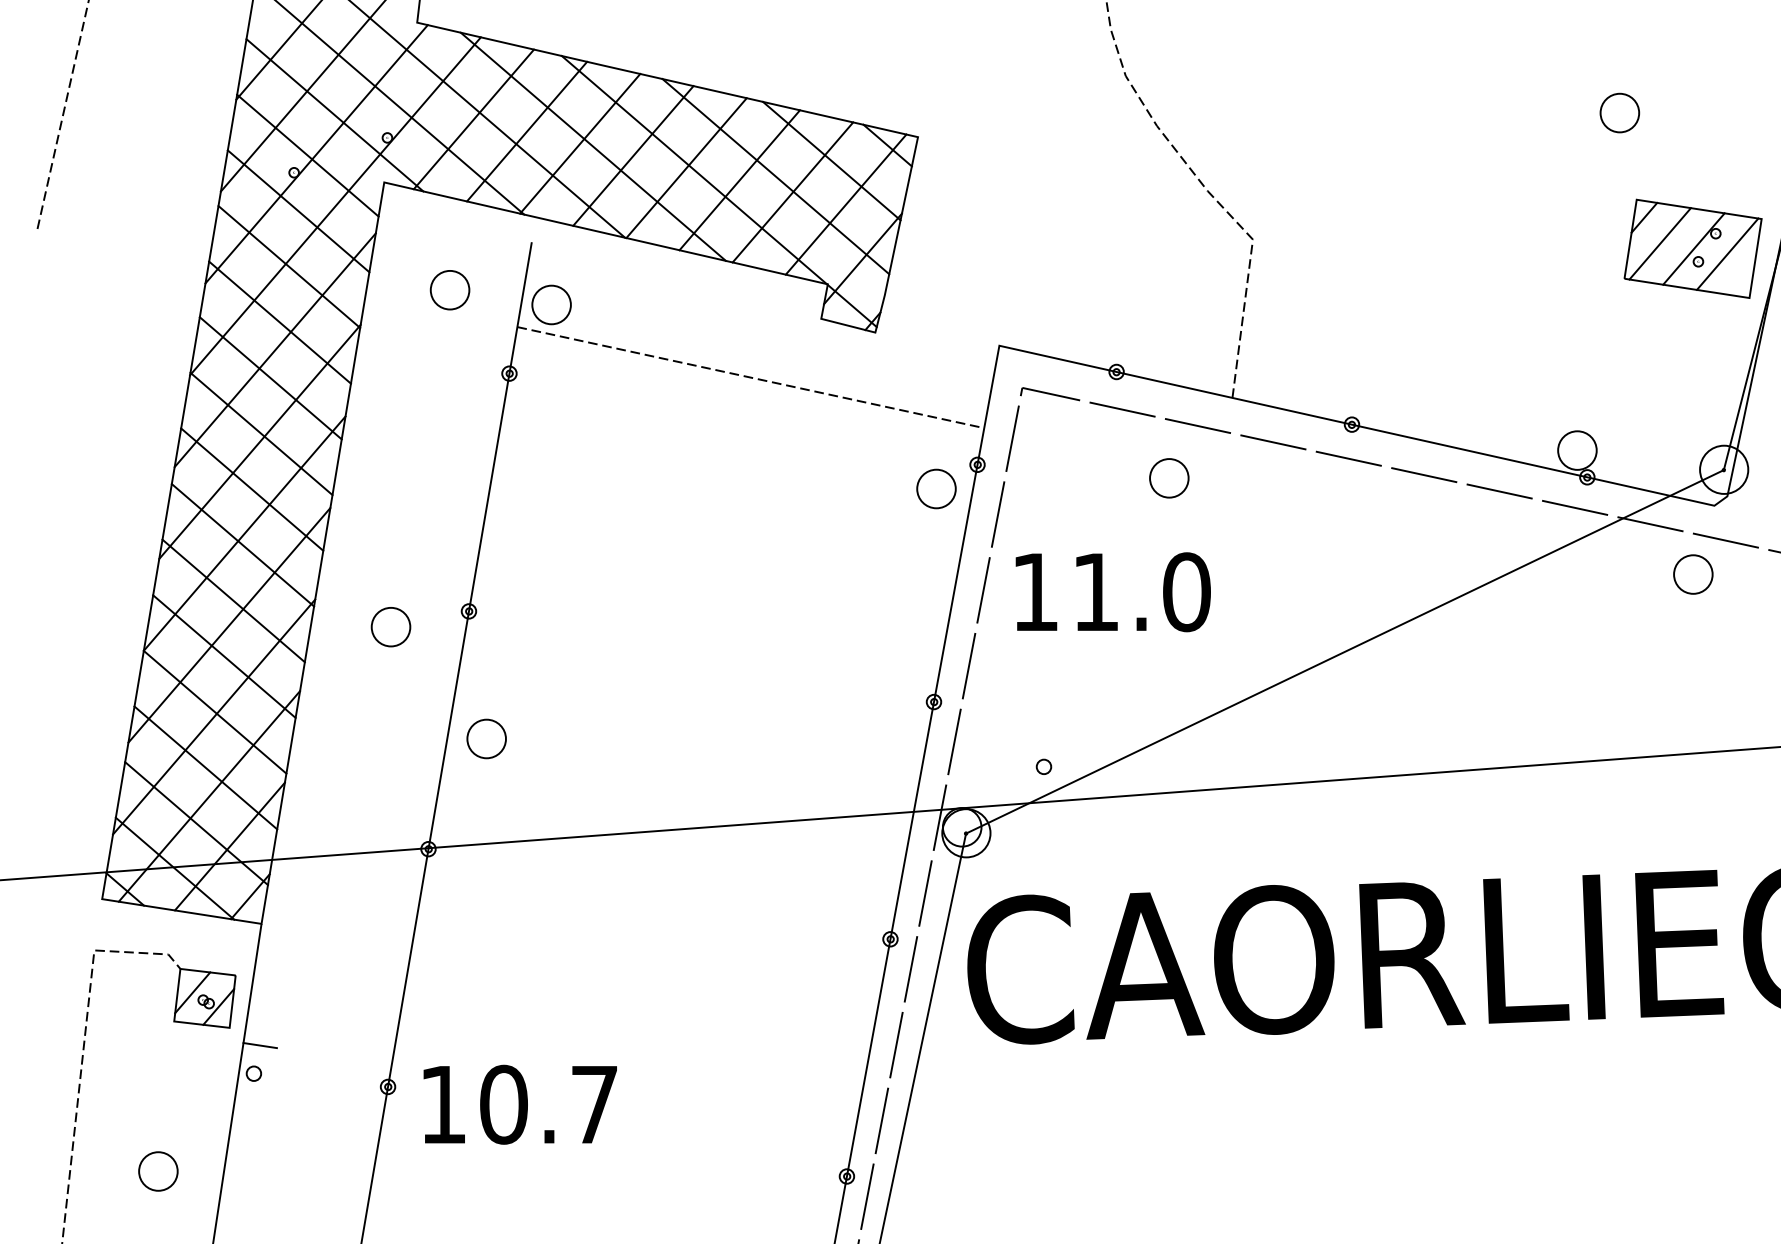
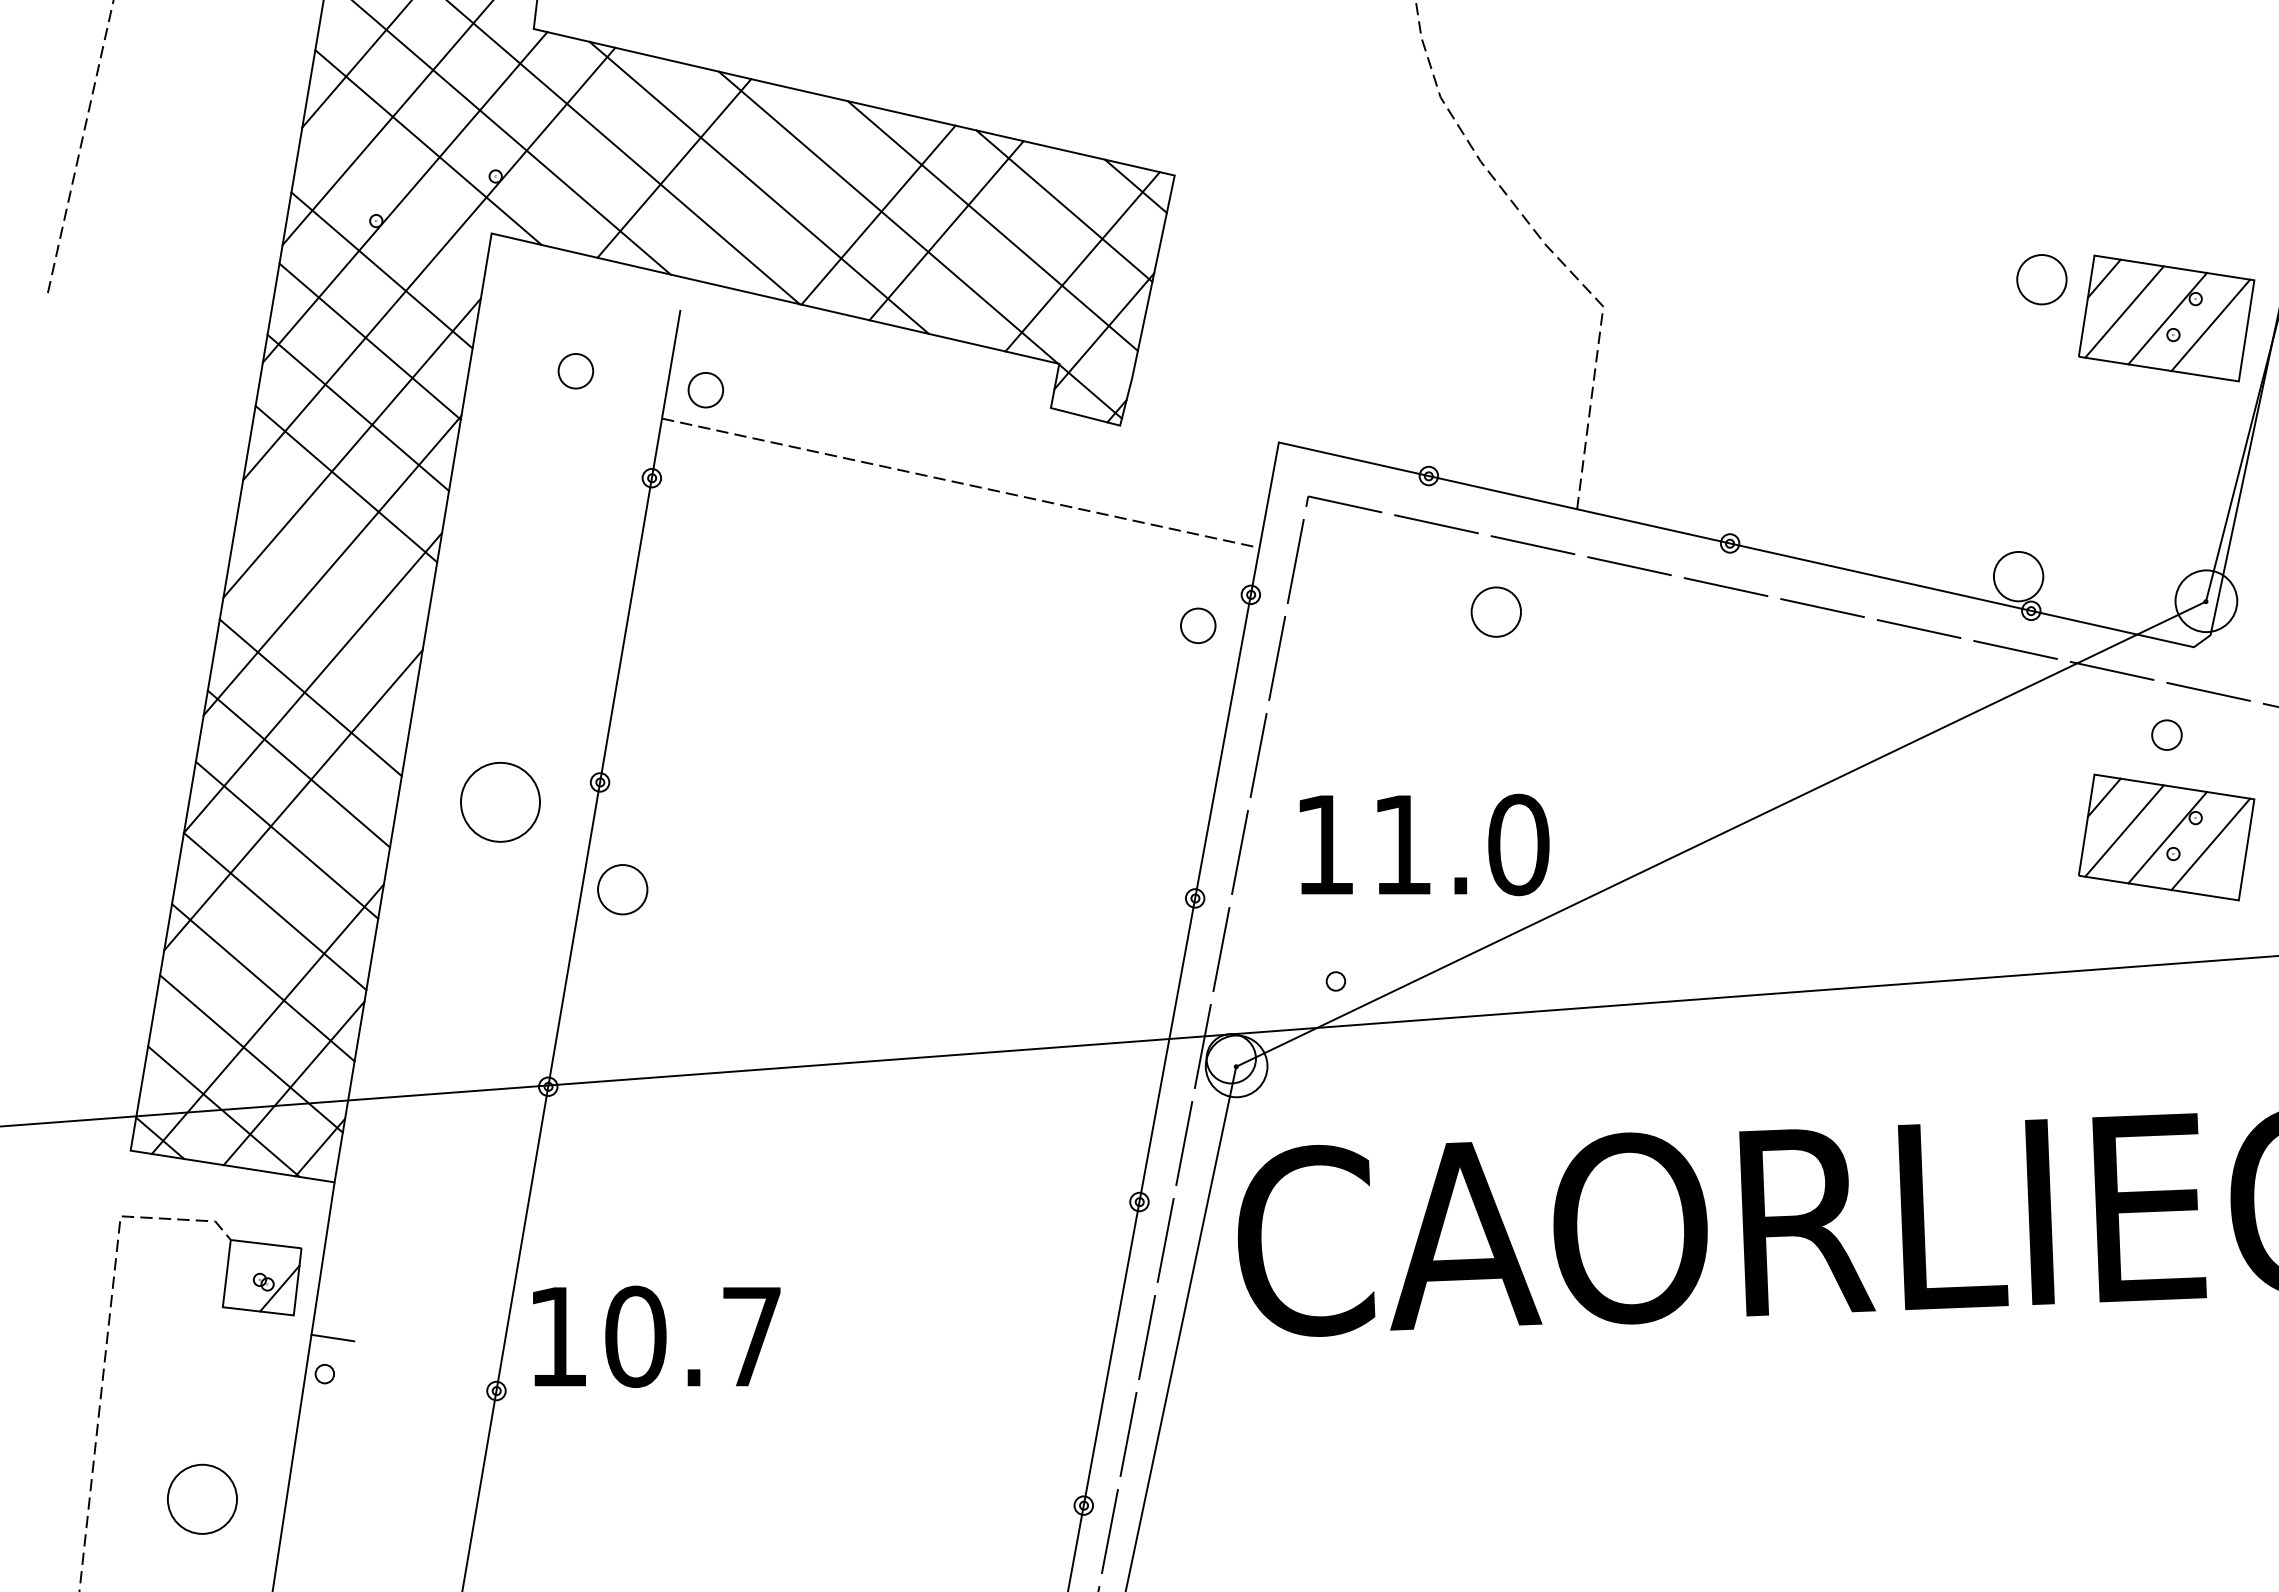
part: (1619, 112) -> (2041, 279), moved
line: (474, 119) -> (606, 152), removed
line: (580, 143) -> (742, 183), removed
line: (307, 155) -> (393, 199), removed
line: (633, 155) -> (810, 199), removed
line: (792, 191) -> (1014, 245), removed
part: (449, 289) -> (575, 370), size x0.7
part: (551, 304) -> (705, 389), size x0.7
line: (261, 434) -> (334, 555), removed
part: (935, 488) -> (1197, 625), size x0.7
line: (252, 489) -> (322, 626), removed
part: (1692, 573) -> (2166, 734), size x0.6
text: (1113, 591) -> (1424, 844), moved
part: (390, 627) -> (499, 802), size x1.6
part: (1692, 654) -> (2166, 837), added
line: (213, 716) -> (273, 917), removed
part: (486, 738) -> (622, 889), moved
line: (192, 992) -> (246, 1270), removed
text: (520, 1104) -> (656, 1336), moved
part: (158, 1170) -> (202, 1498), size x1.4

